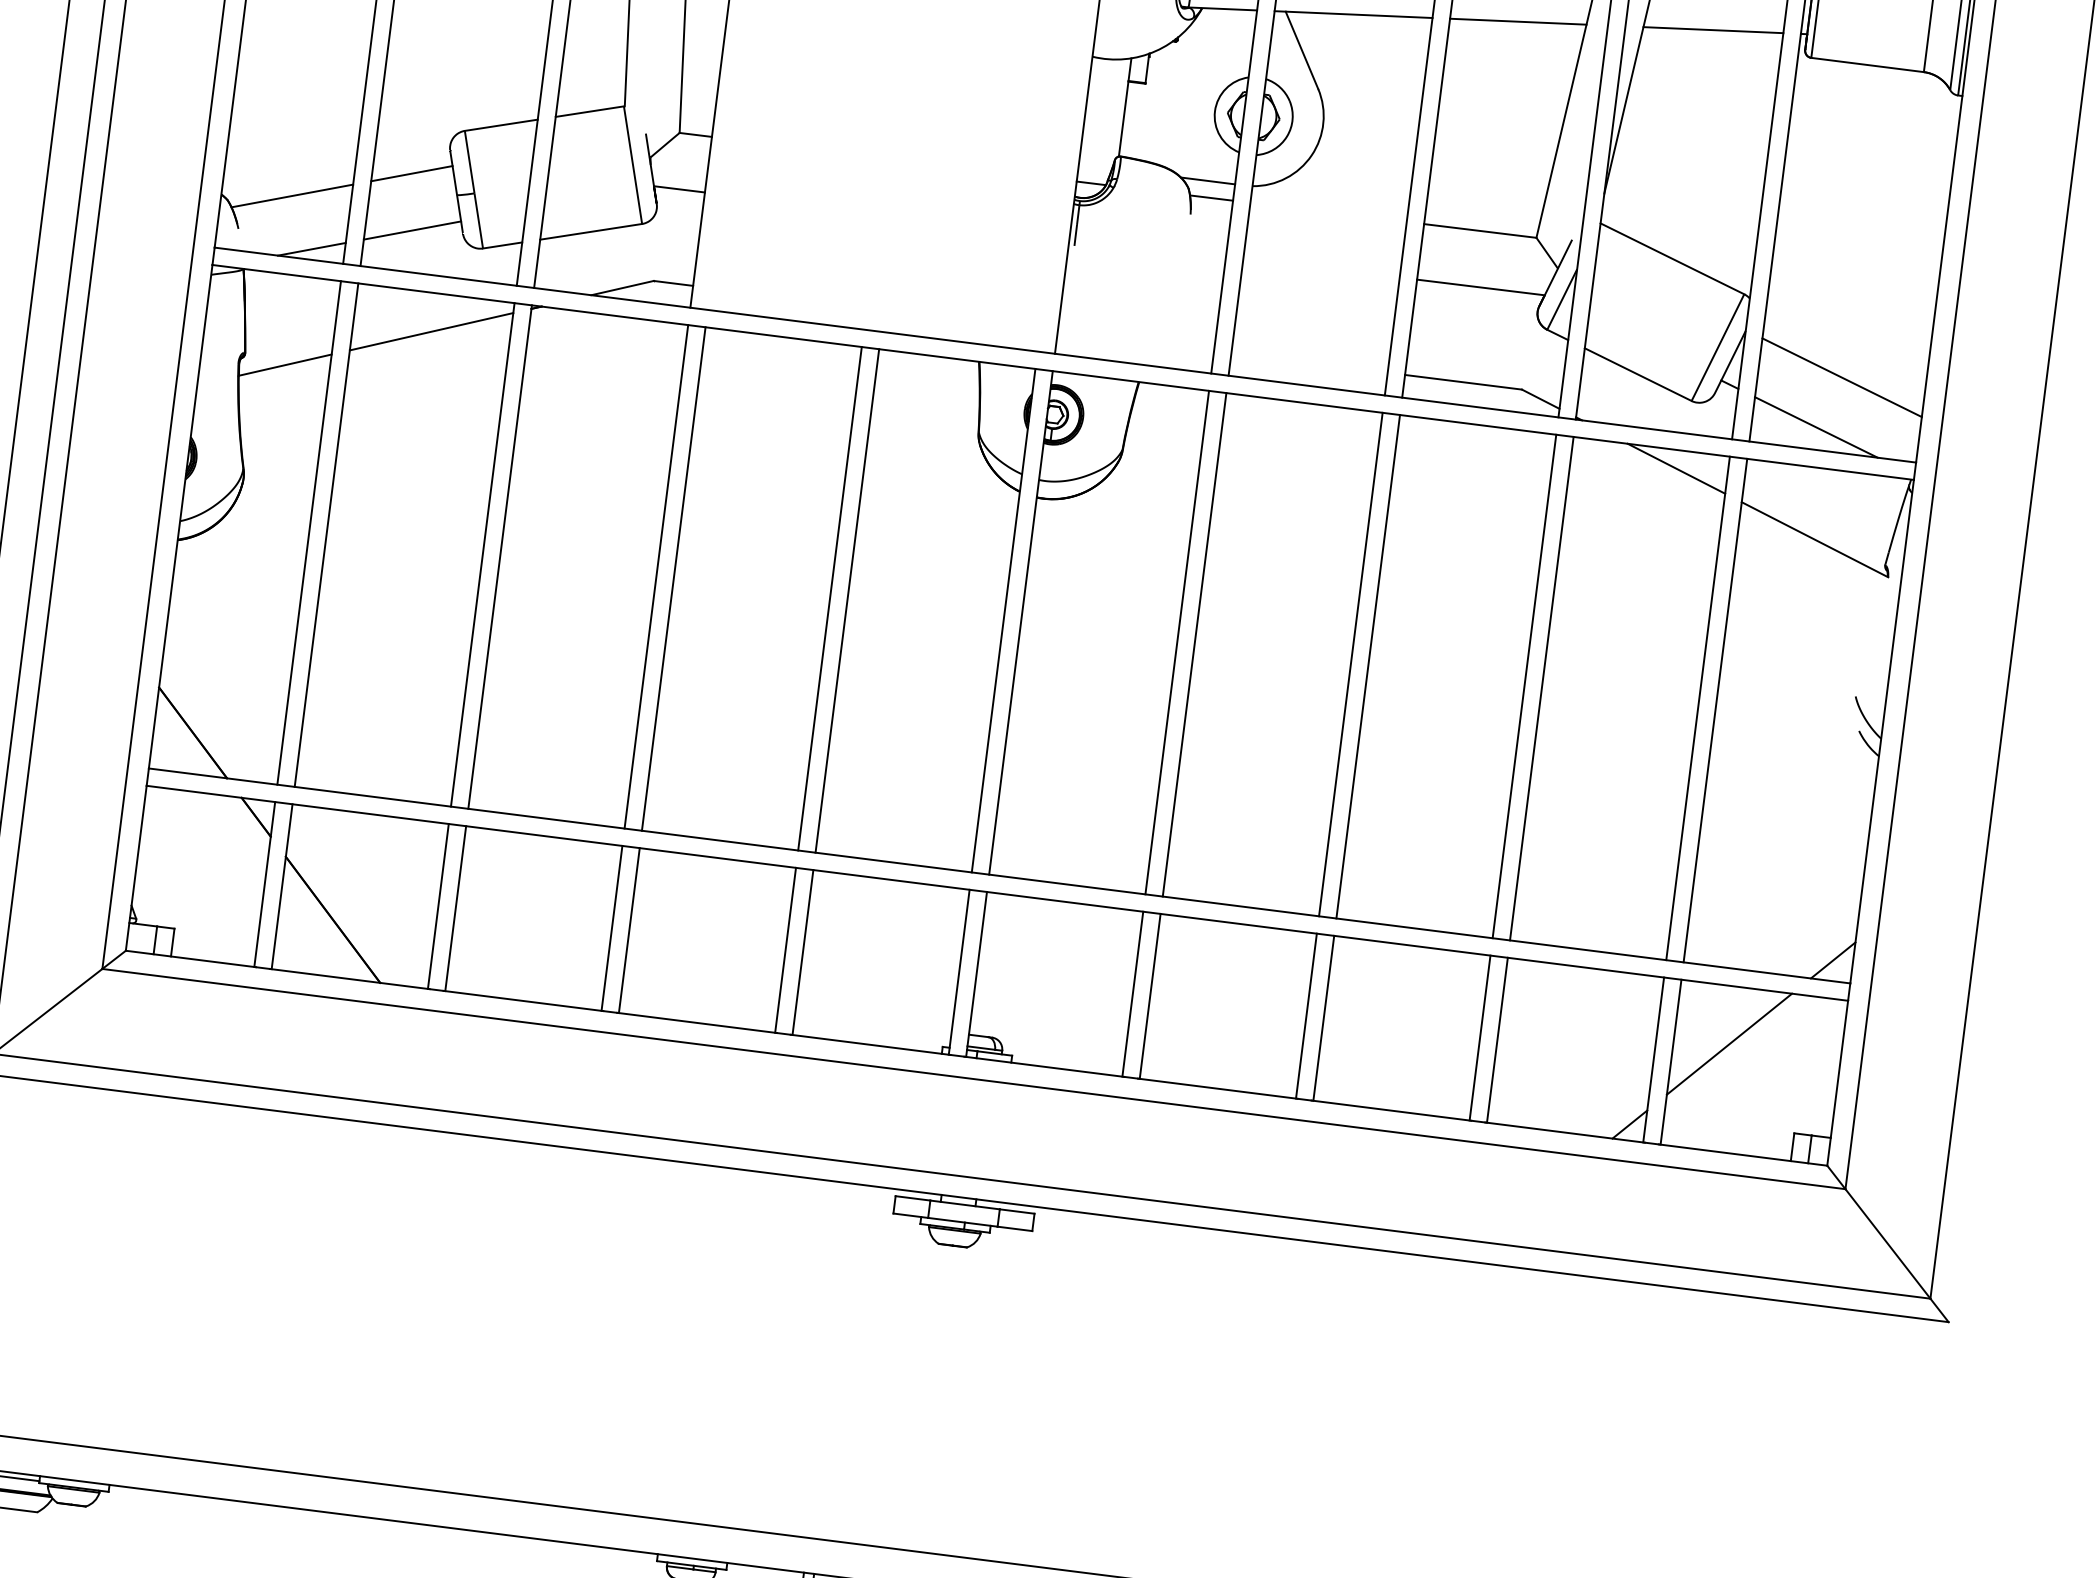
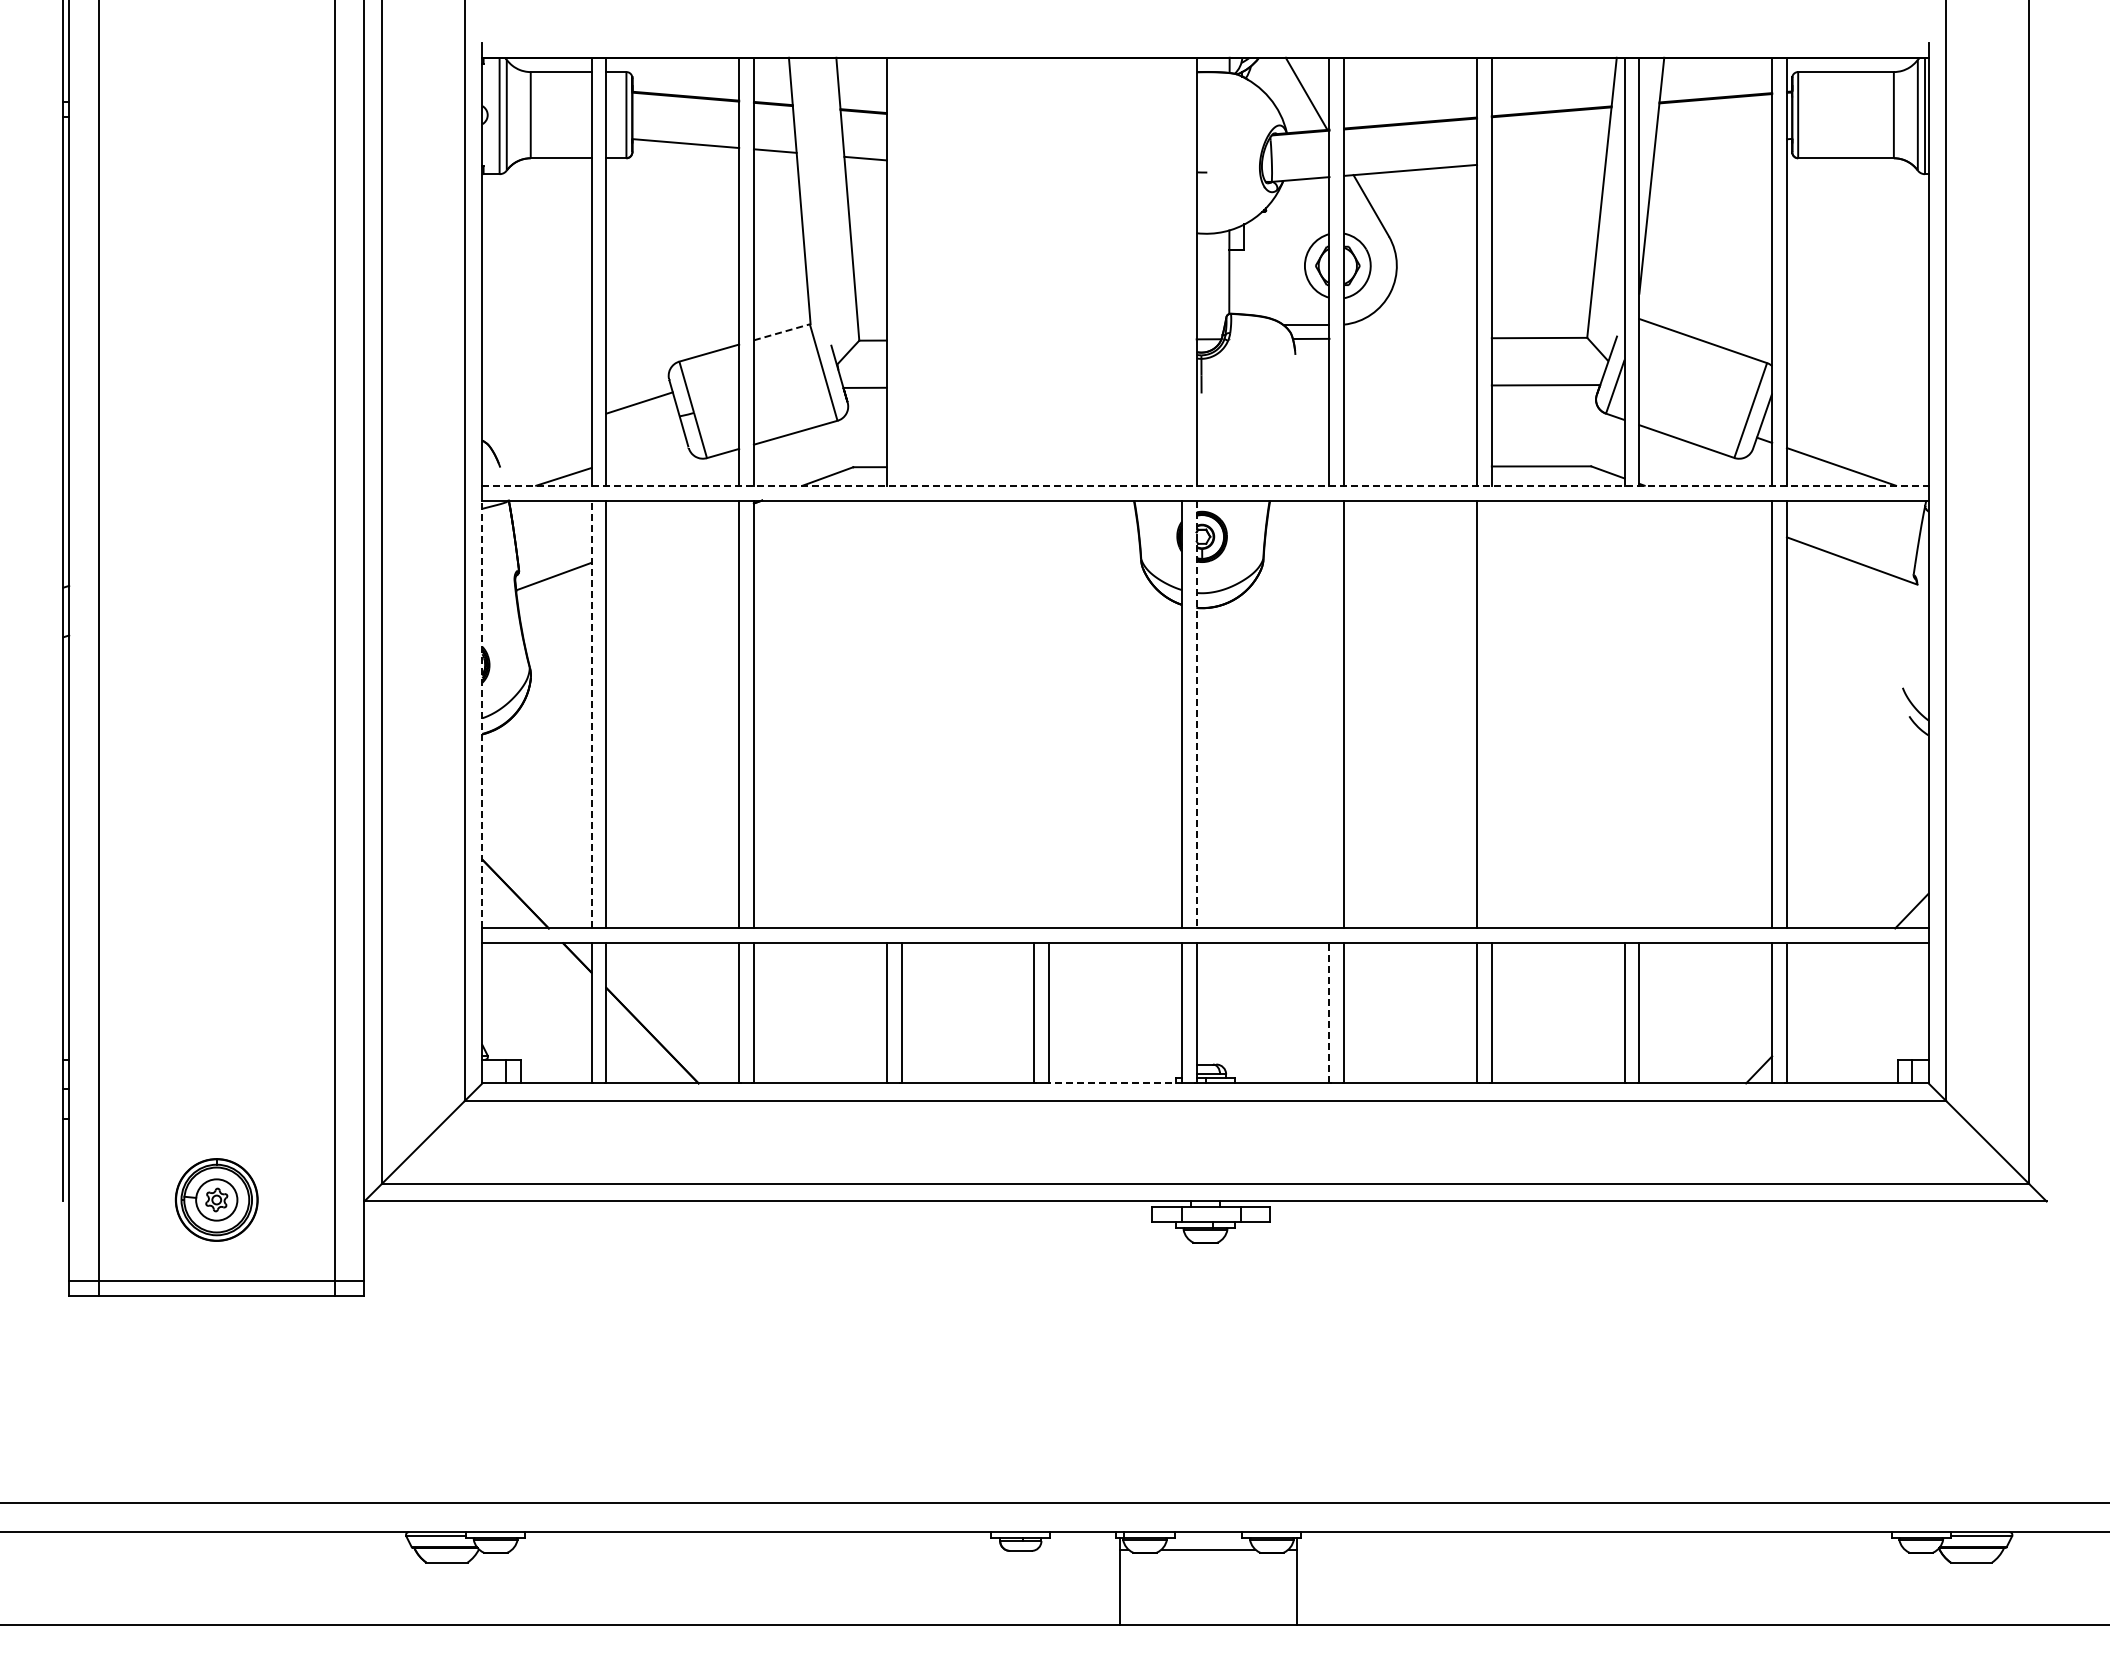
line: (1517, 21) -> (1548, 158), removed
line: (1713, 30) -> (1713, 145), removed
line: (590, 111) -> (782, 332), solid -> dashed
line: (291, 196) -> (541, 434), removed
line: (411, 230) -> (645, 450), removed
line: (431, 330) -> (672, 532), removed
line: (1066, 354) -> (1206, 485), solid -> dashed
line: (1841, 377) -> (1857, 422), removed
line: (1676, 468) -> (1728, 516), removed
line: (180, 516) -> (482, 714), solid -> dashed
line: (309, 532) -> (591, 714), solid -> dashed
line: (656, 576) -> (886, 714), removed
line: (673, 579) -> (901, 714), removed
line: (830, 598) -> (1034, 714), removed
line: (847, 601) -> (1049, 714), removed
line: (1020, 622) -> (1196, 714), solid -> dashed
line: (1177, 642) -> (1329, 714), removed
line: (1367, 666) -> (1491, 714), removed
line: (1524, 686) -> (1624, 714), removed
line: (1541, 688) -> (1639, 714), removed
line: (1132, 993) -> (1329, 1012), solid -> dashed
line: (1729, 1043) -> (1833, 991), removed
line: (870, 1044) -> (1115, 1083), solid -> dashed

